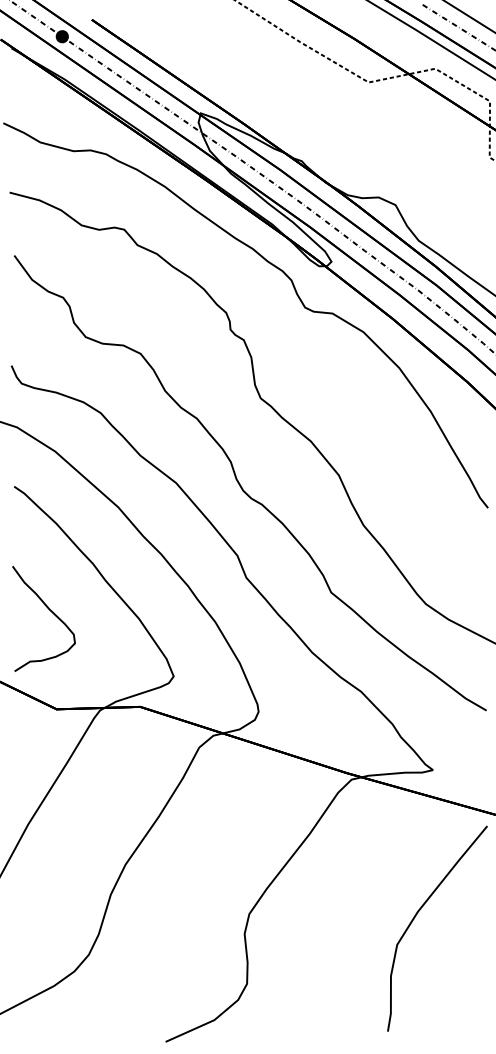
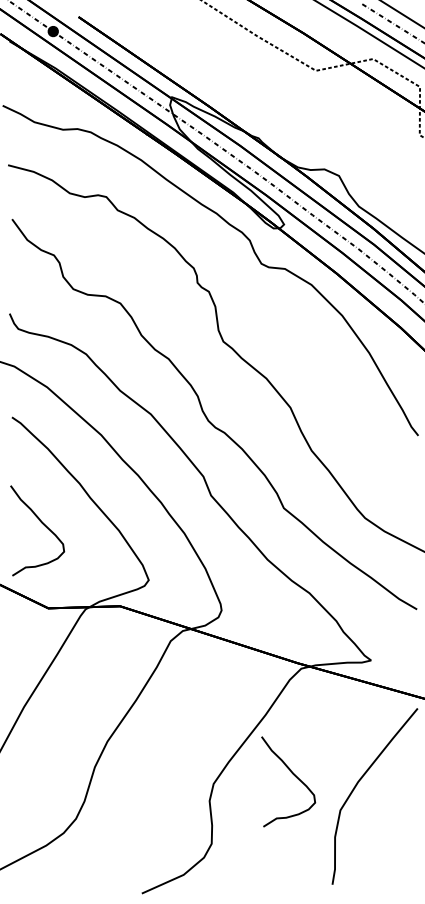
curve: (342, 904) -> (293, 775), added

